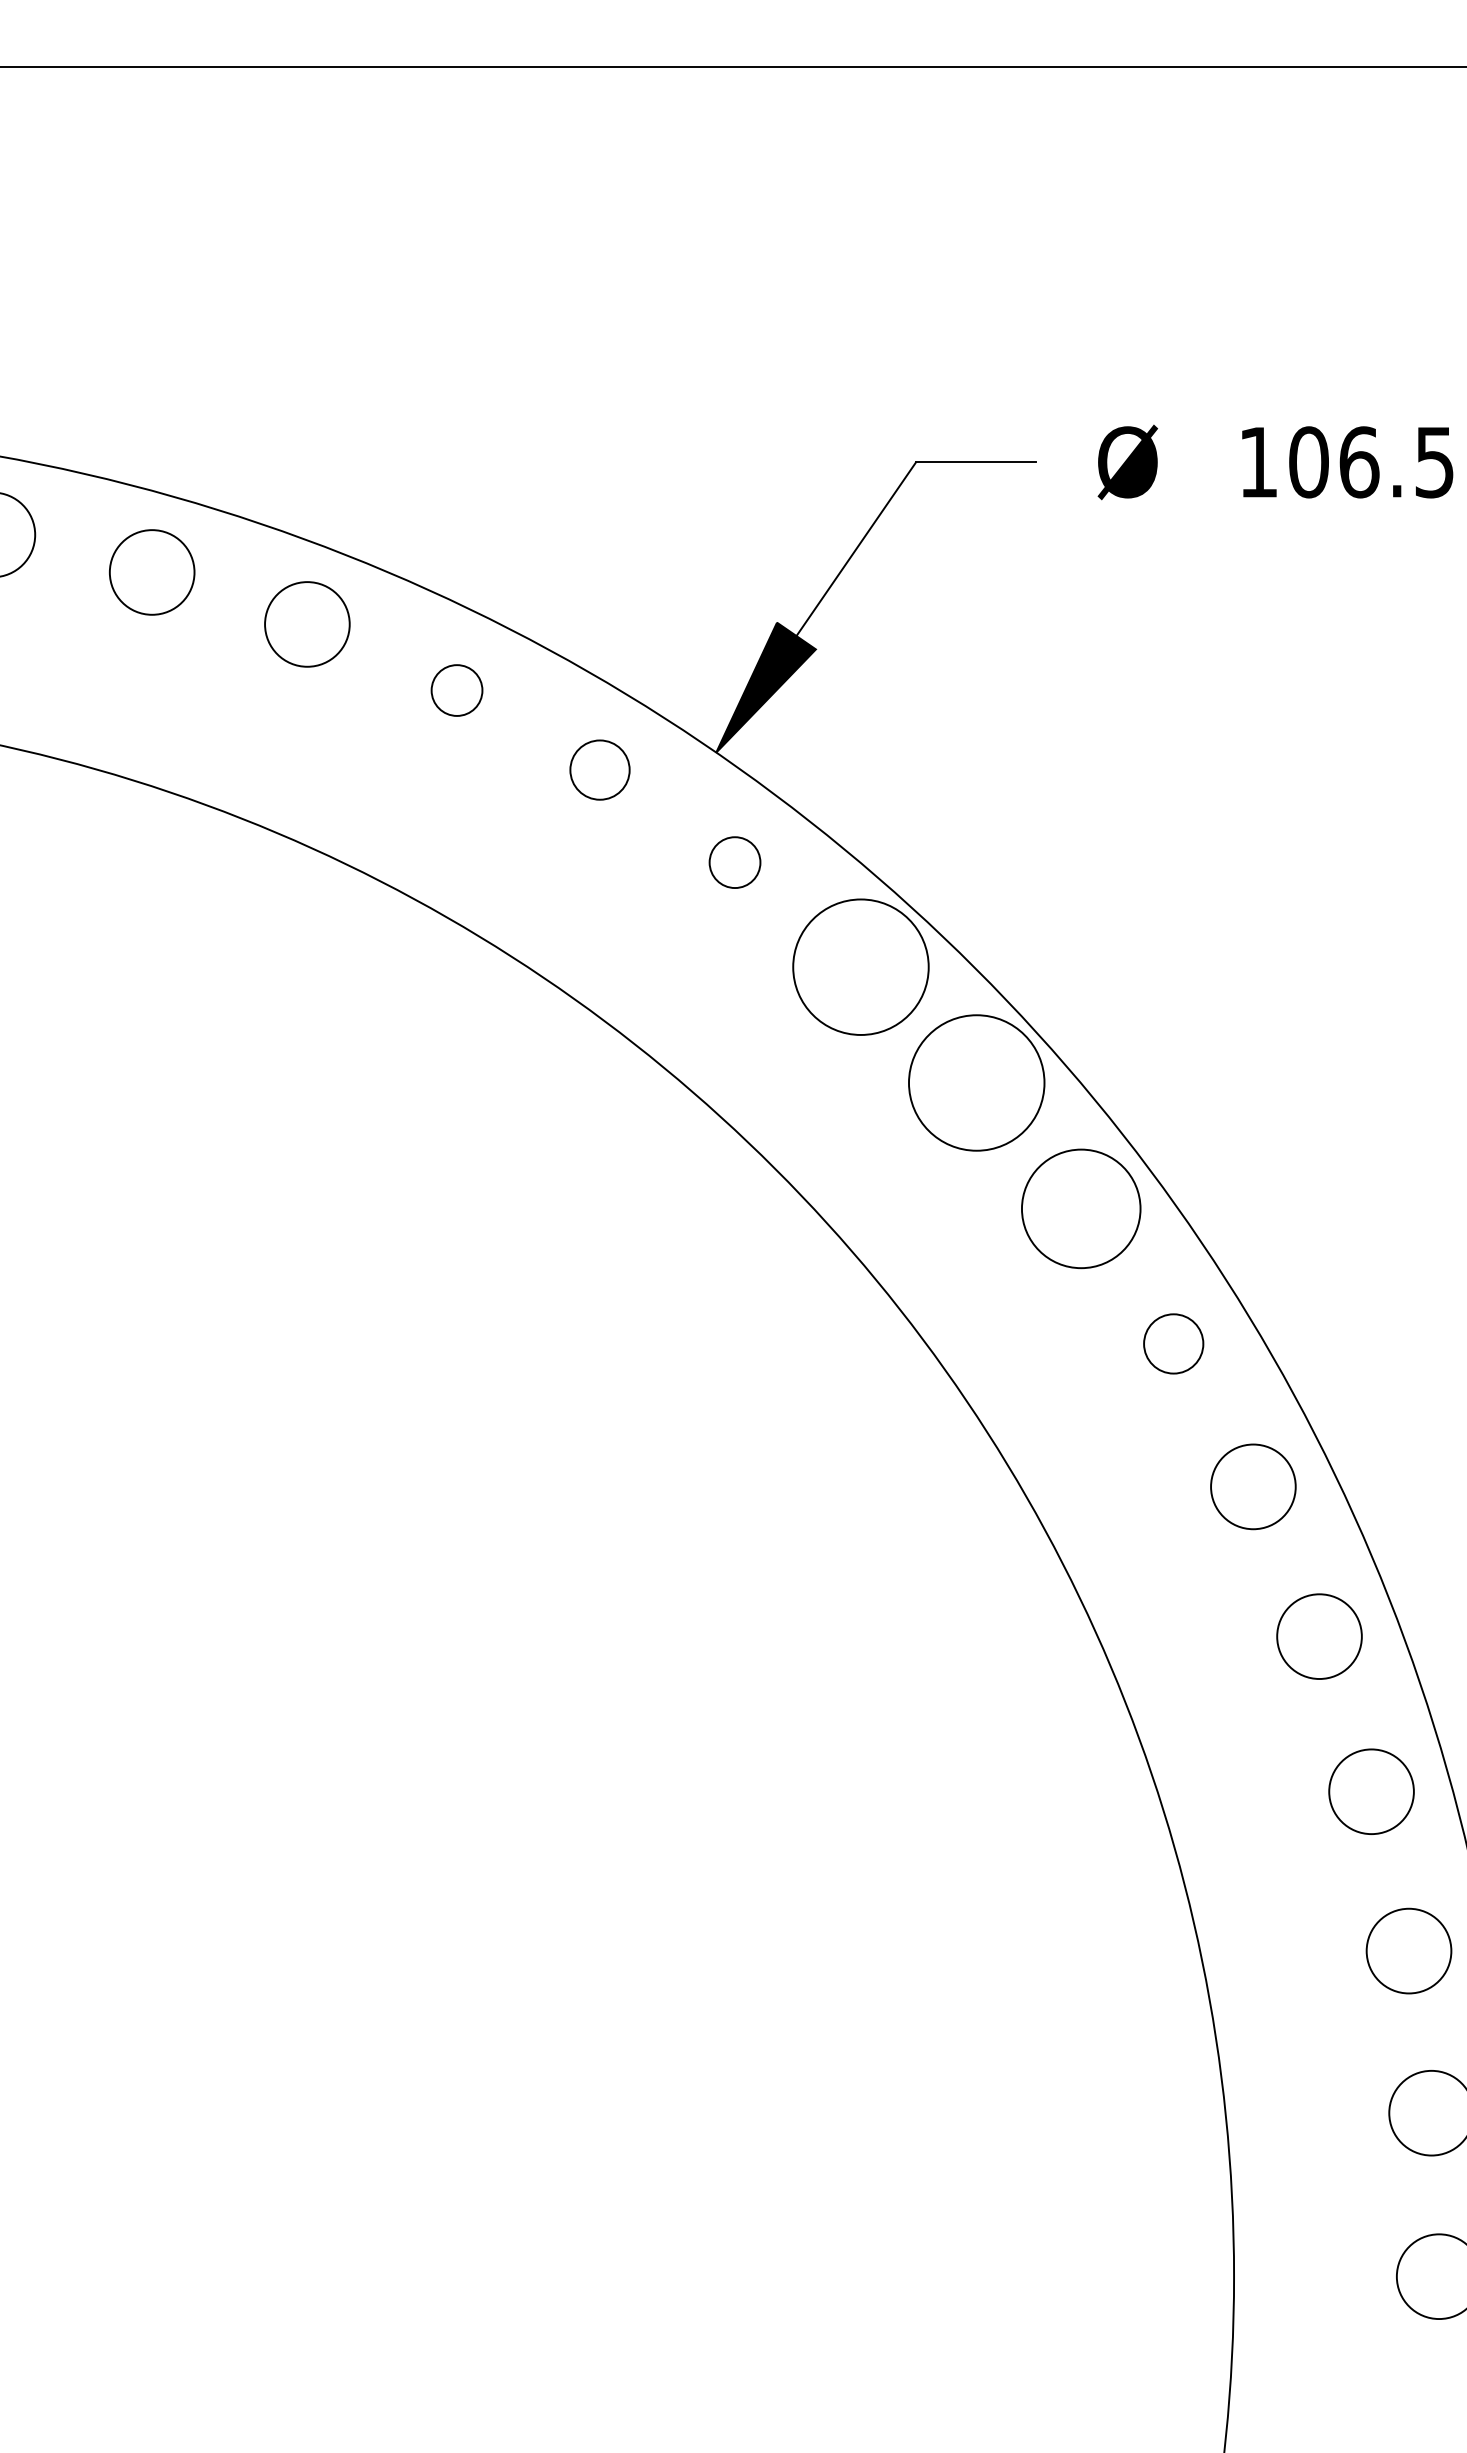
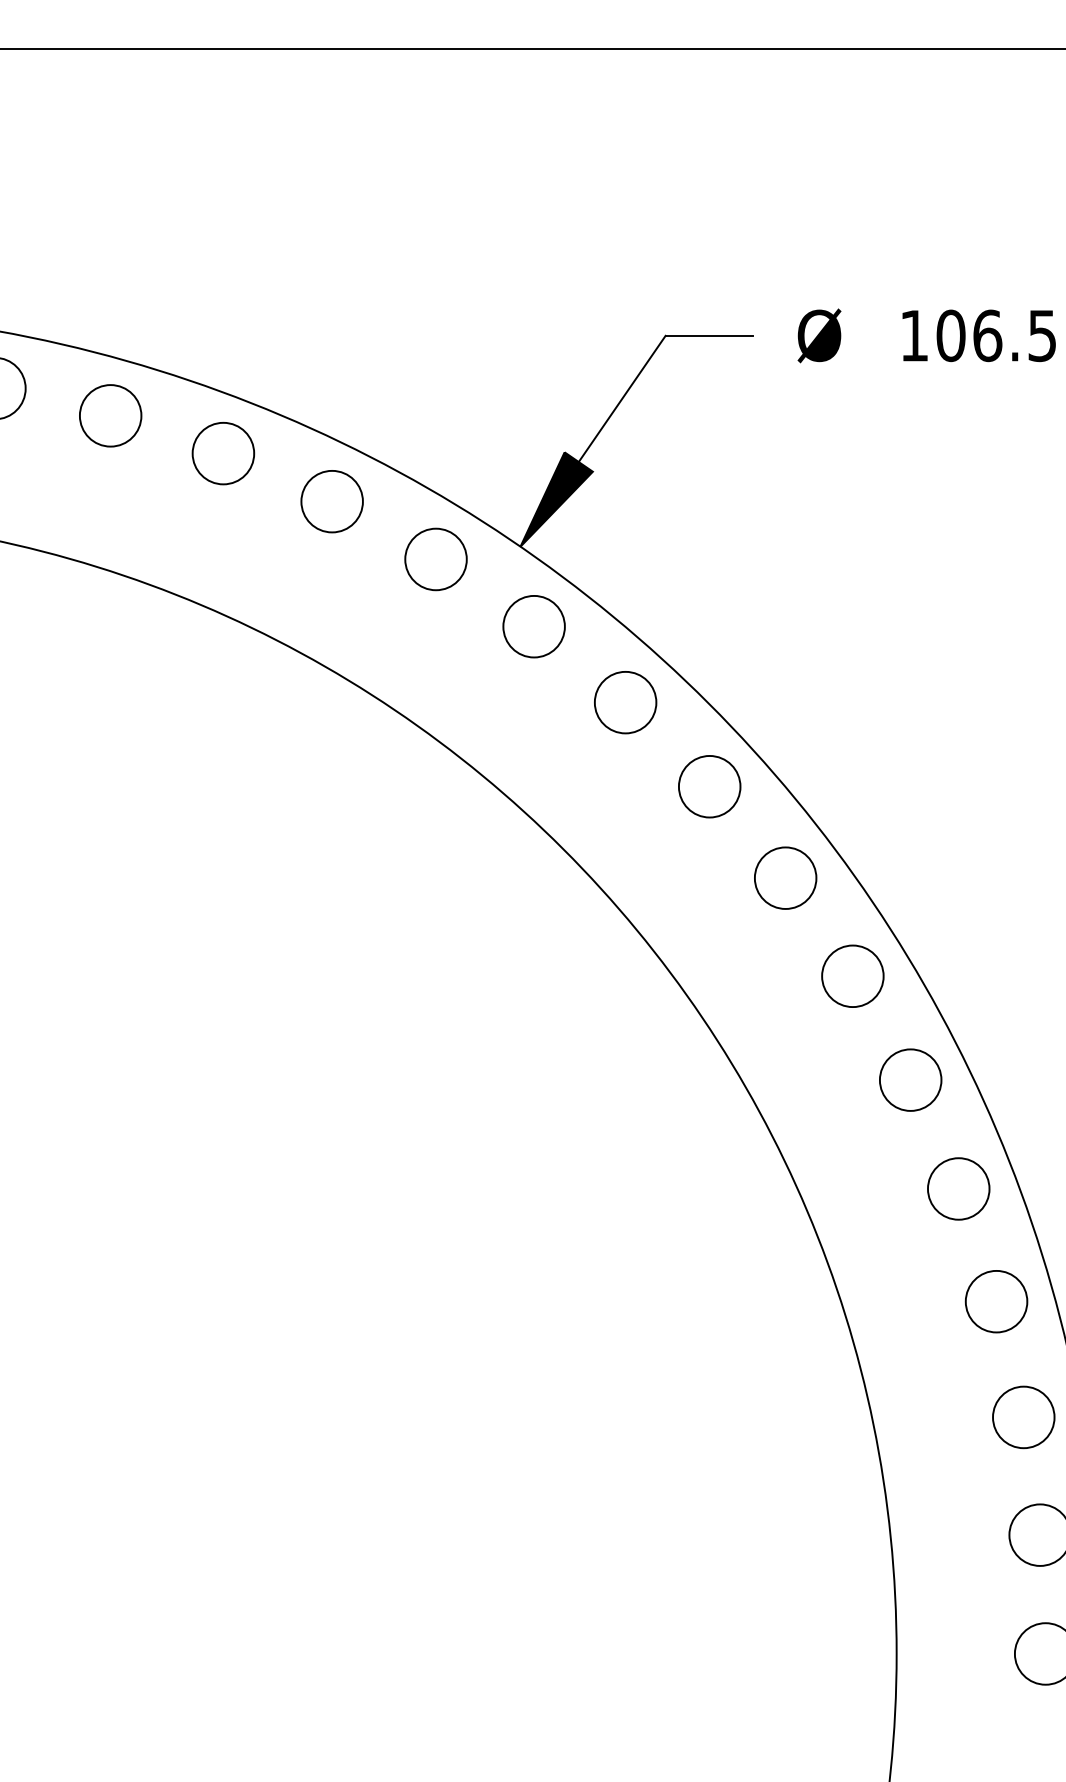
circle: (456, 690) -> (331, 501), size x1.67
circle: (599, 769) -> (435, 558), size x1.43
circle: (734, 862) -> (533, 626), size x1.67
circle: (860, 966) -> (625, 702), size x0.62
circle: (976, 1082) -> (709, 786), size x0.62
circle: (1080, 1208) -> (785, 877), size x0.71
circle: (1173, 1343) -> (852, 976), size x1.43

